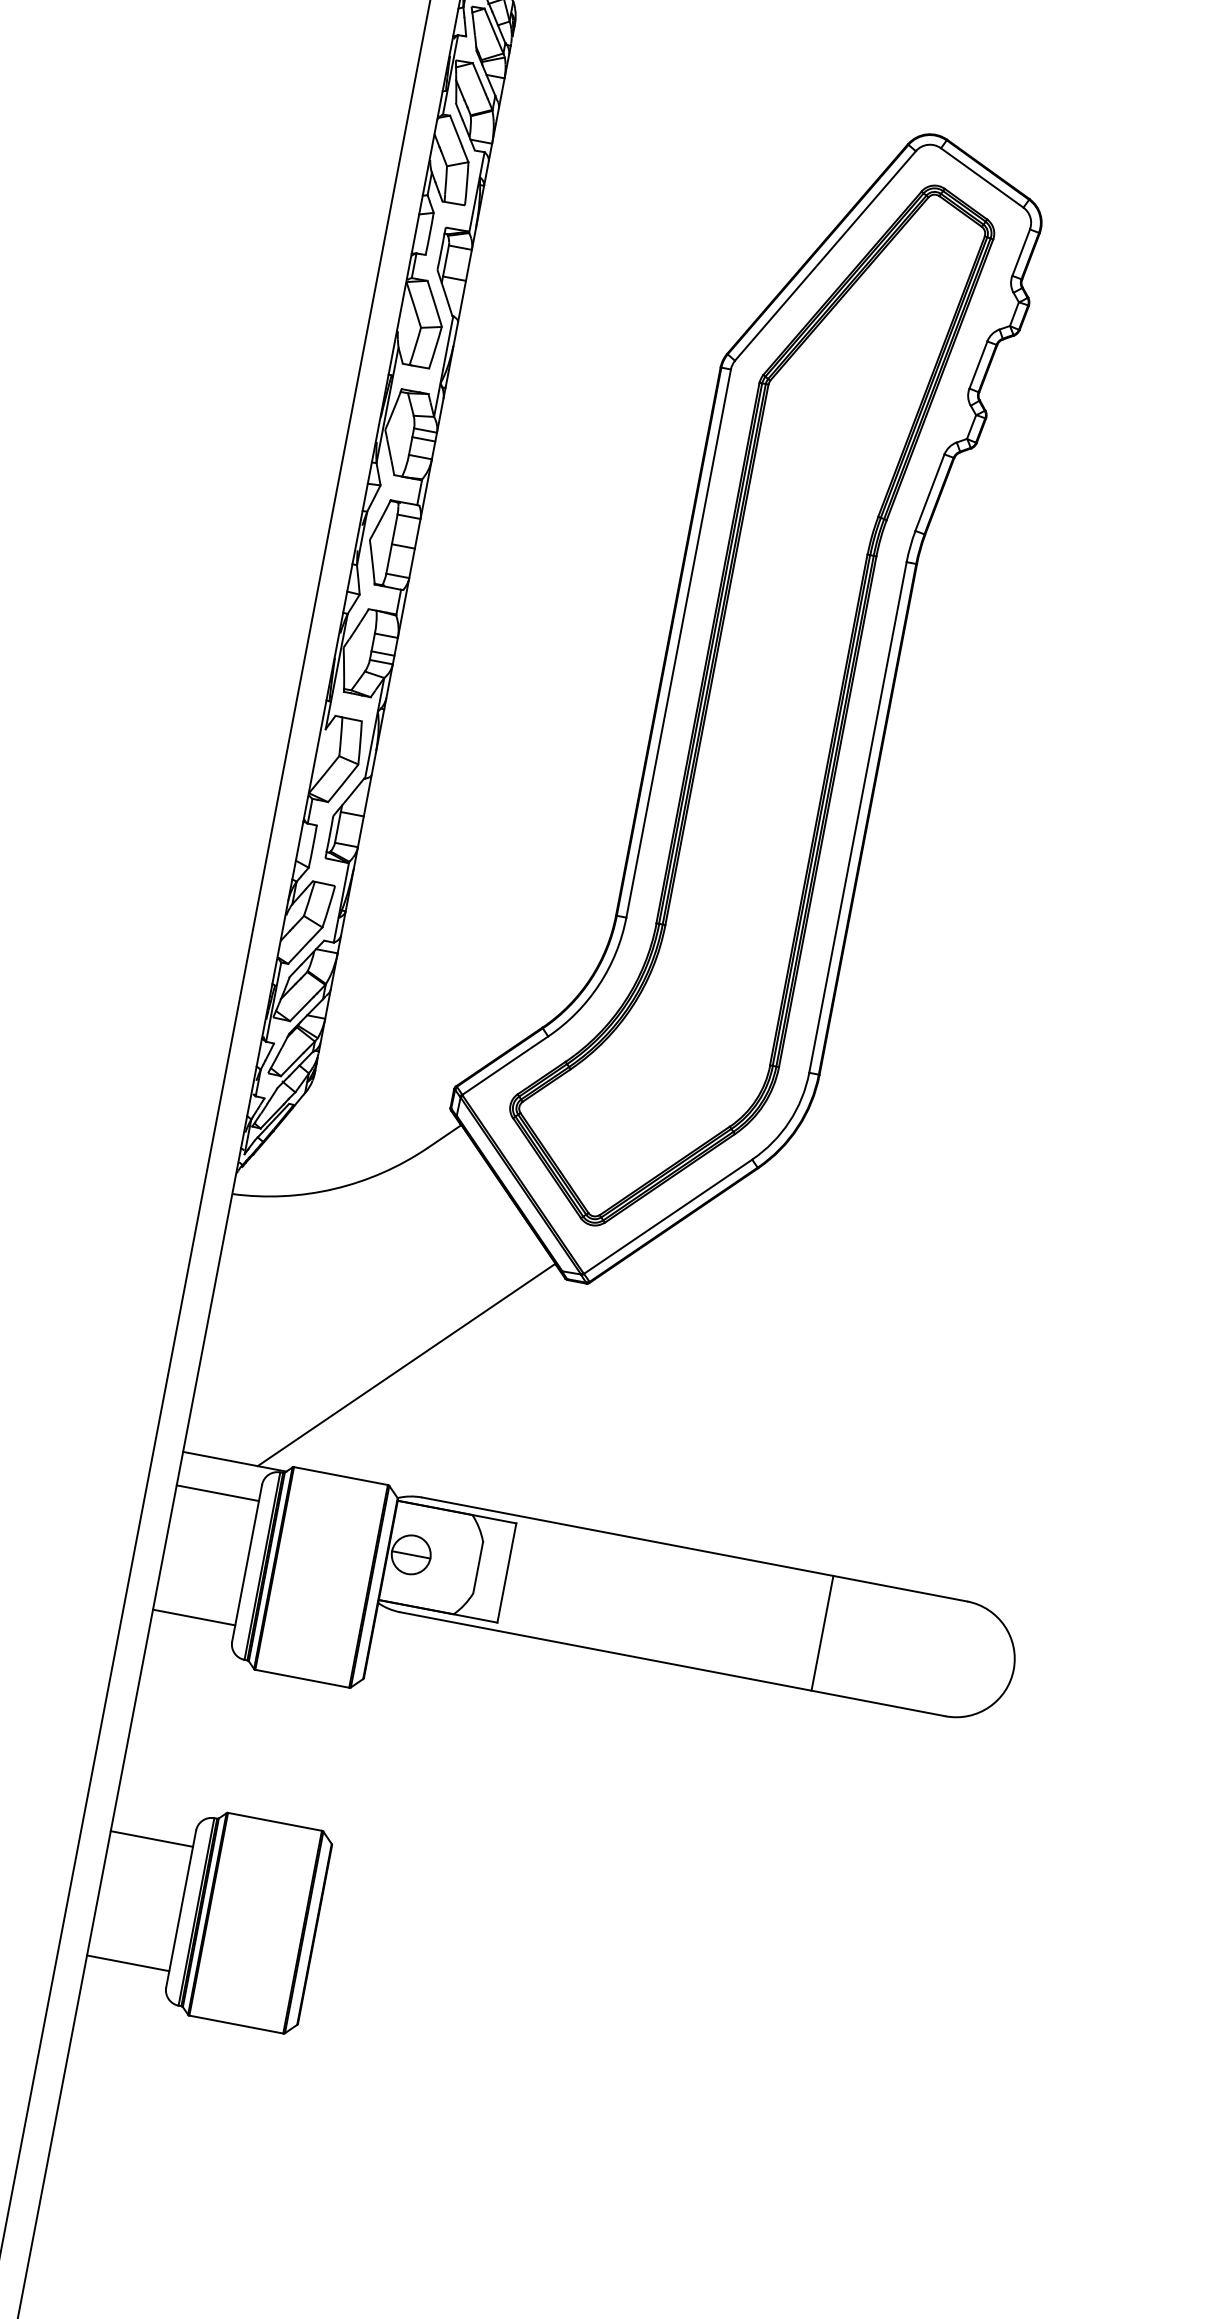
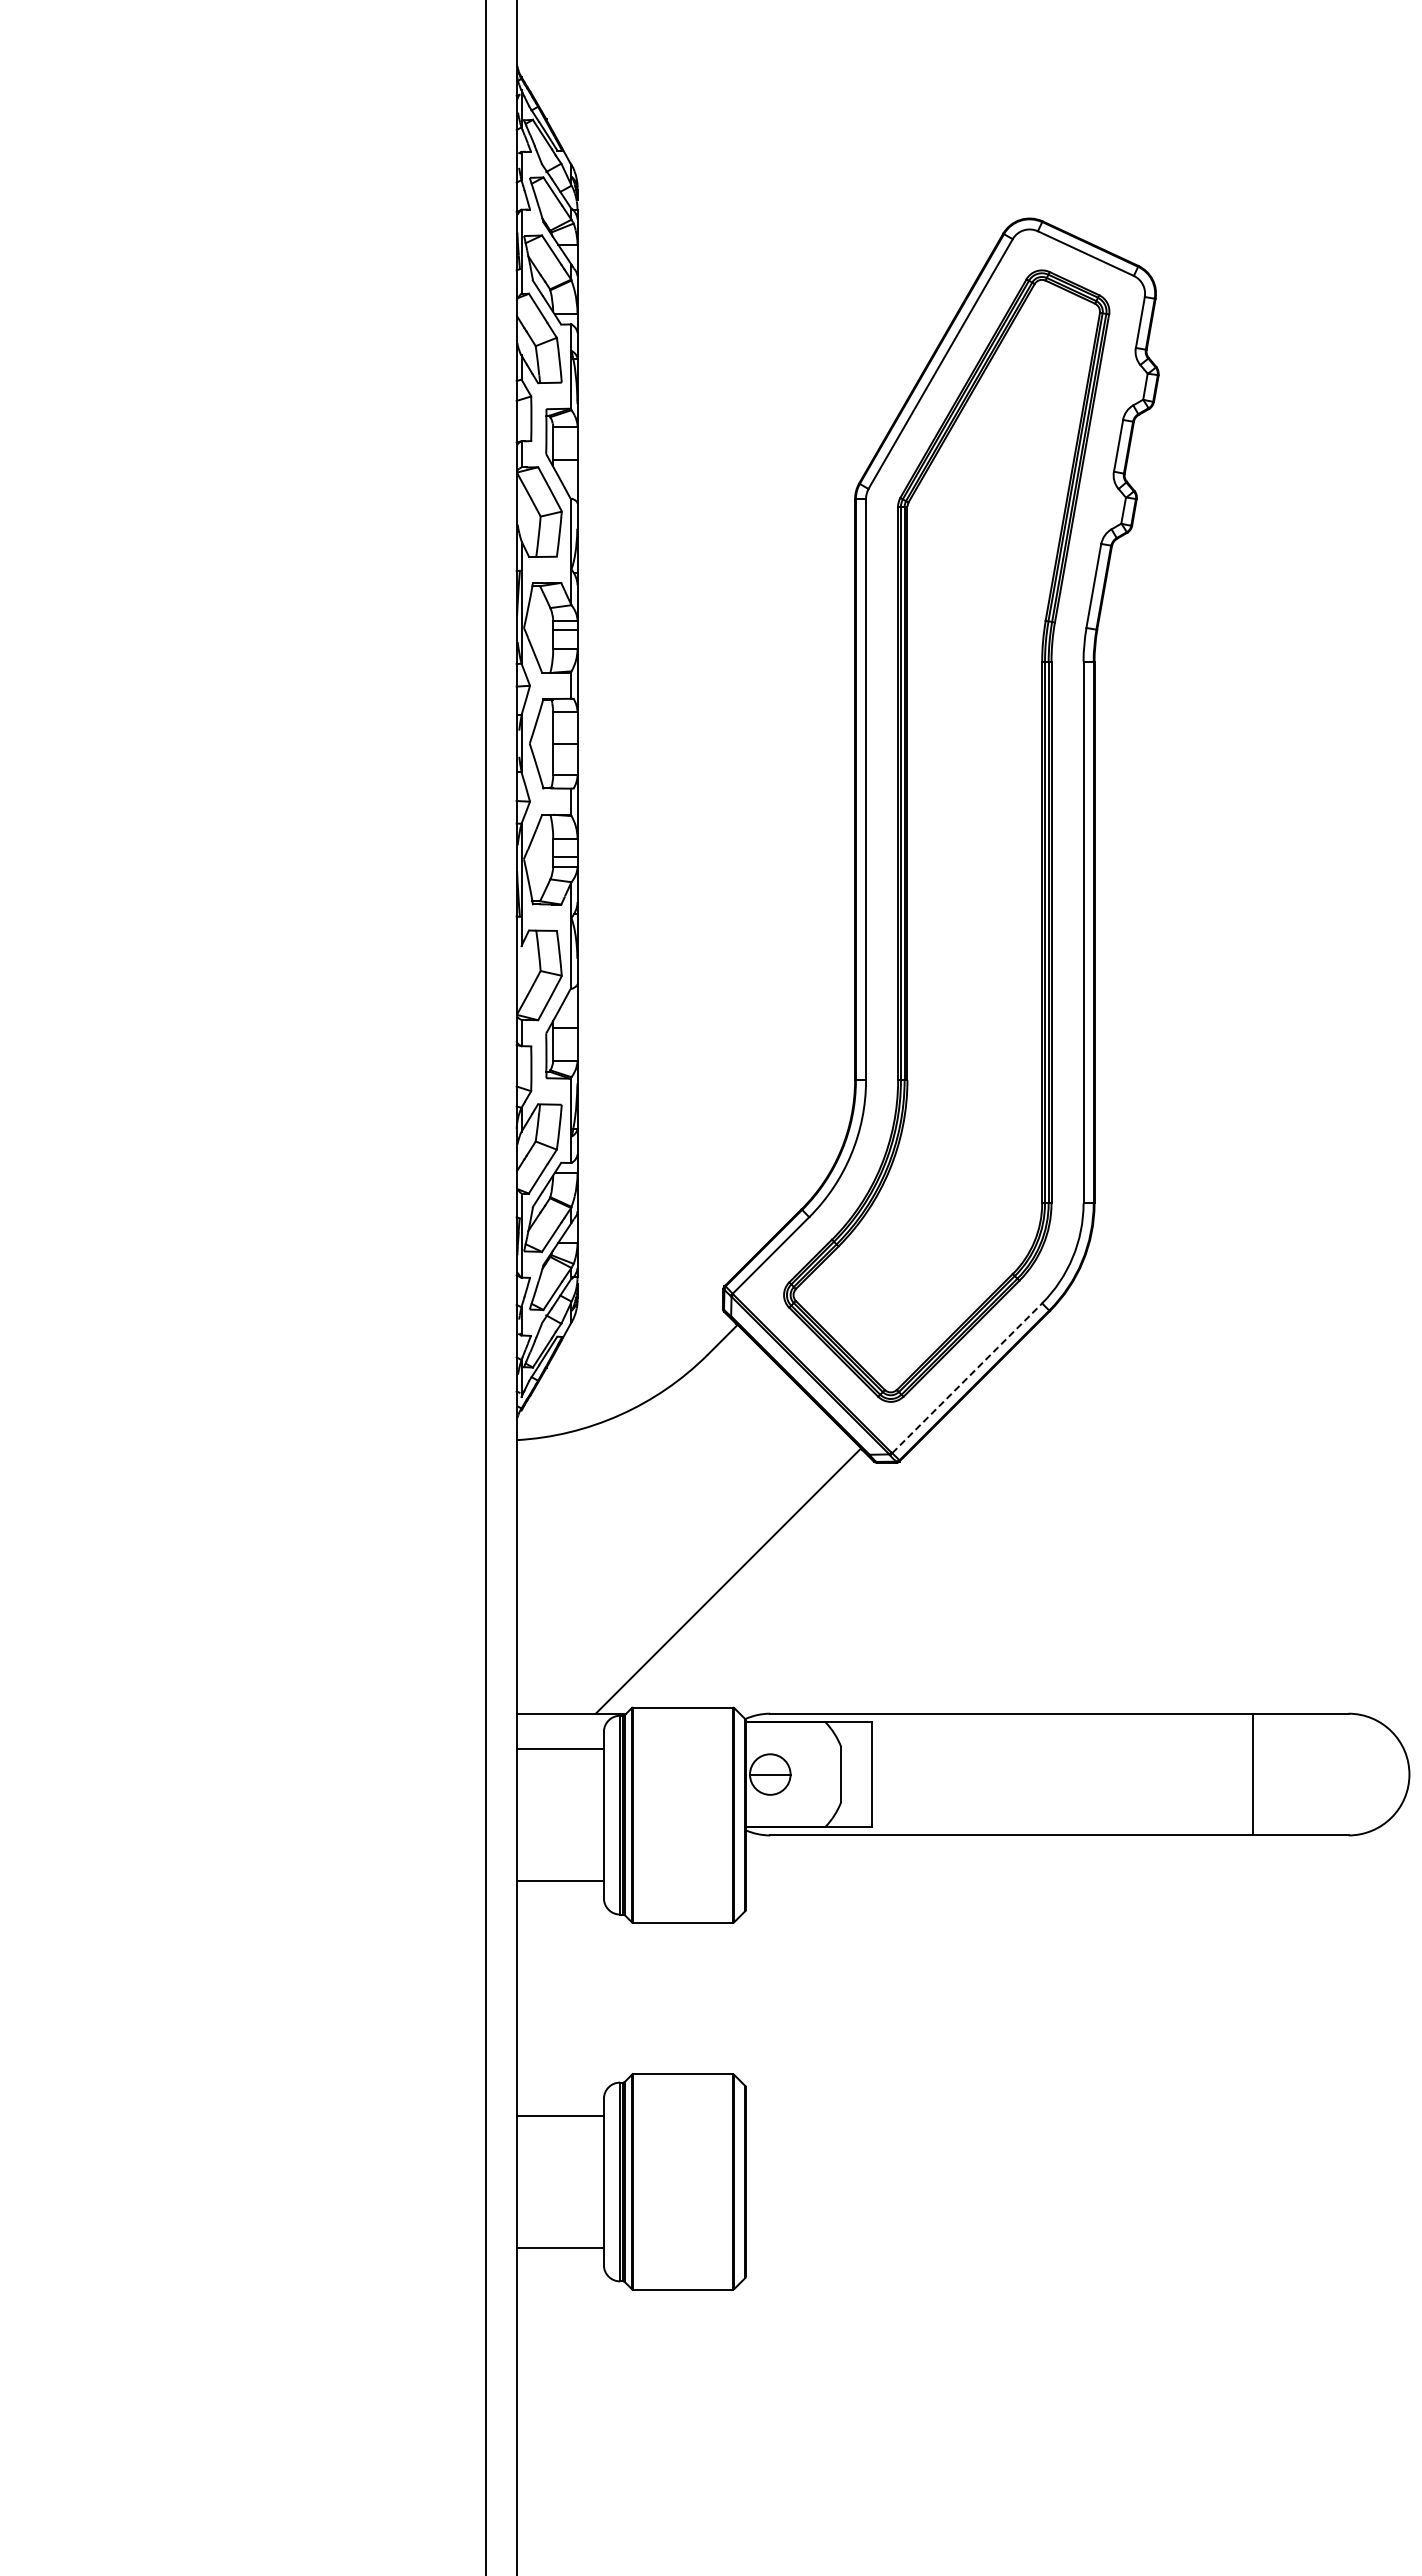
line: (668, 1216) -> (967, 1378), solid -> dashed
line: (822, 1633) -> (1252, 1774), moved

